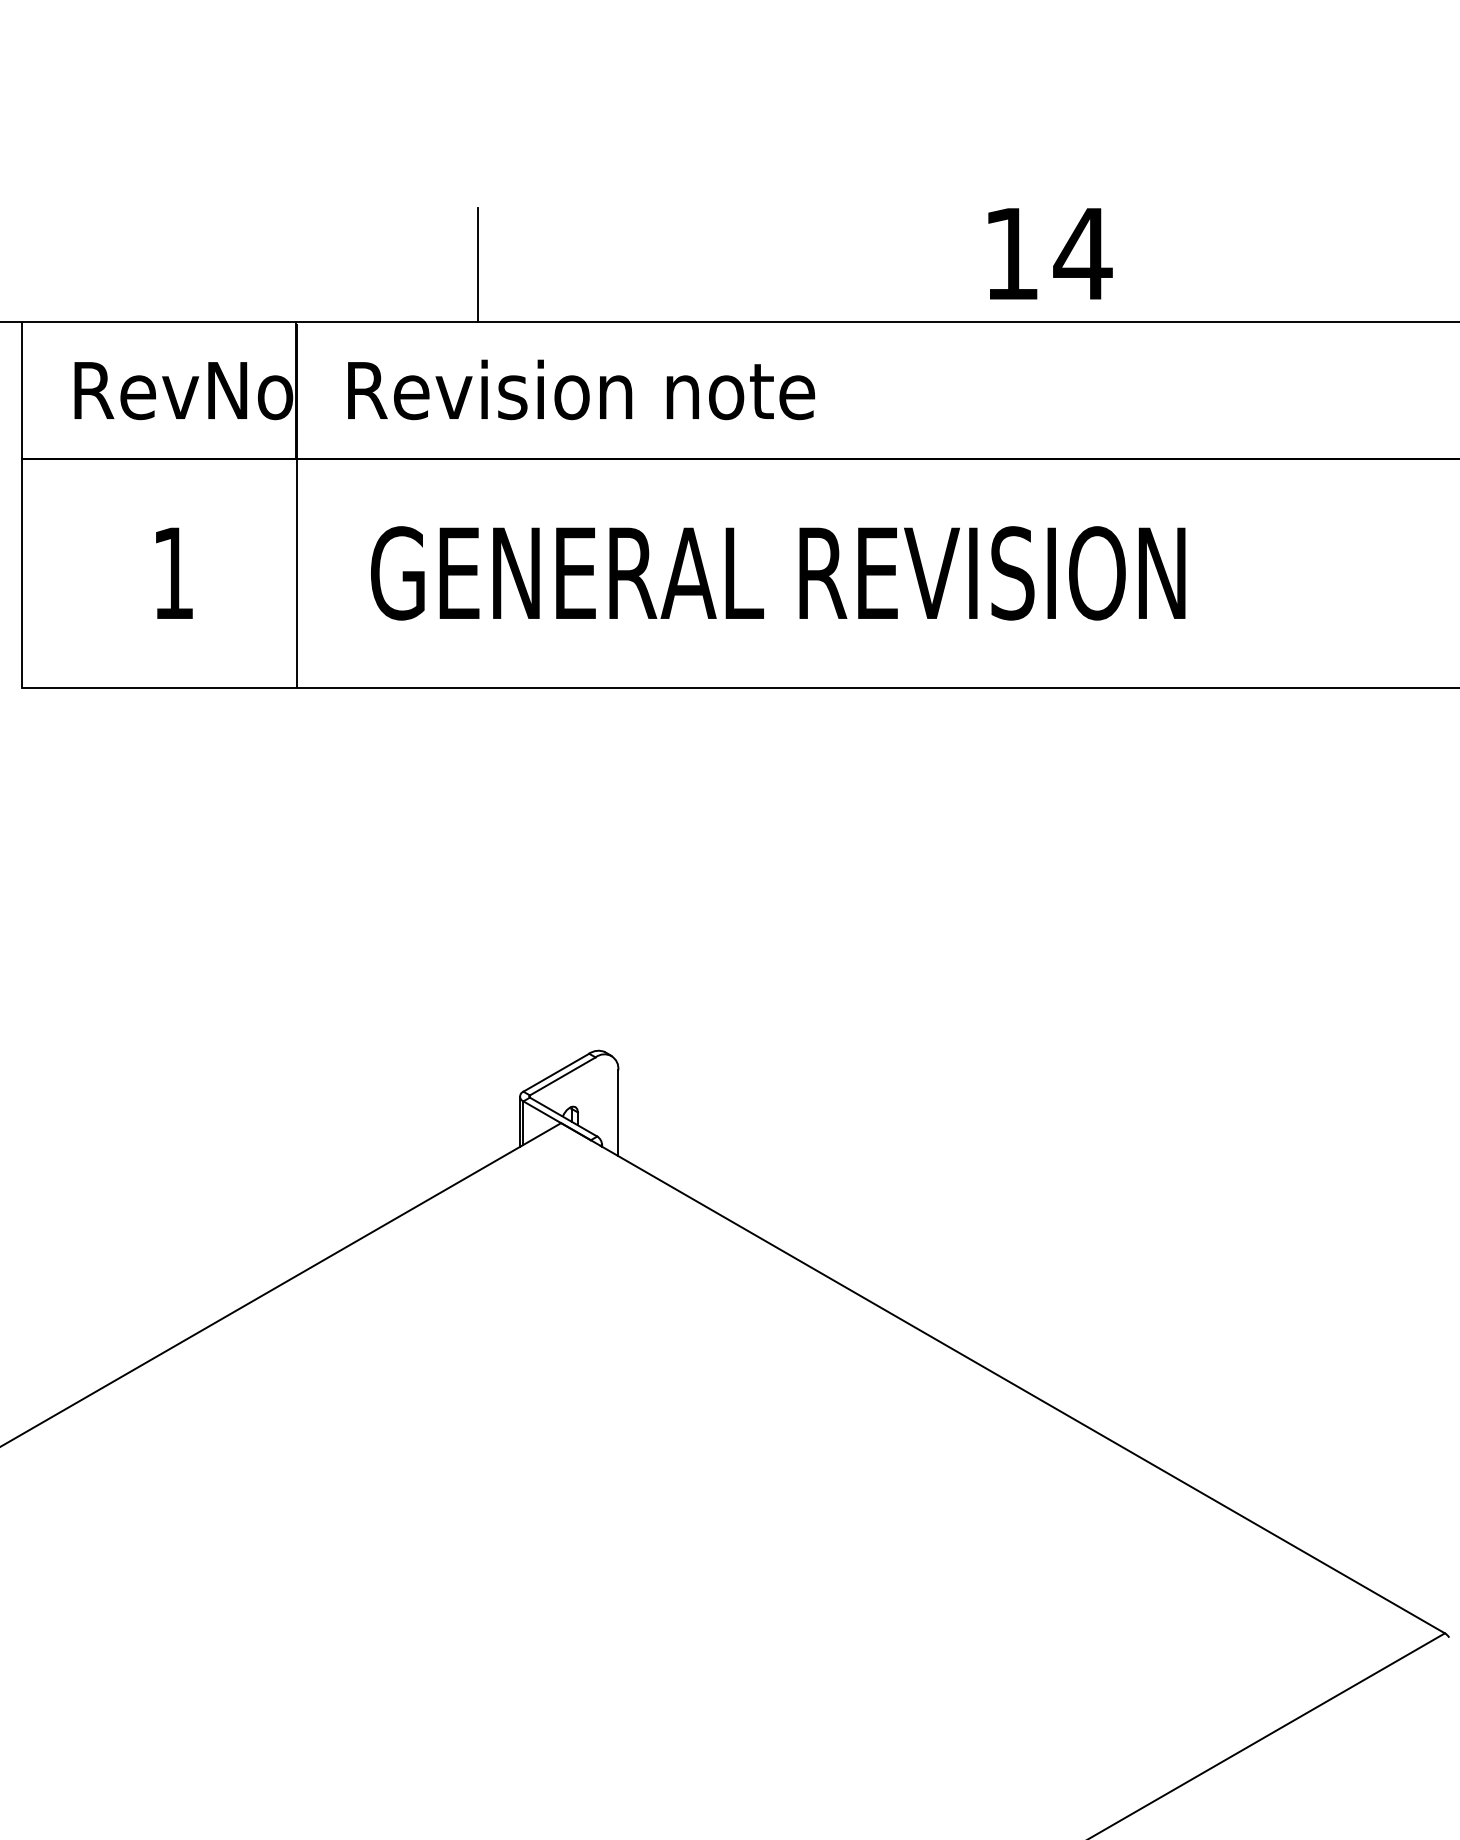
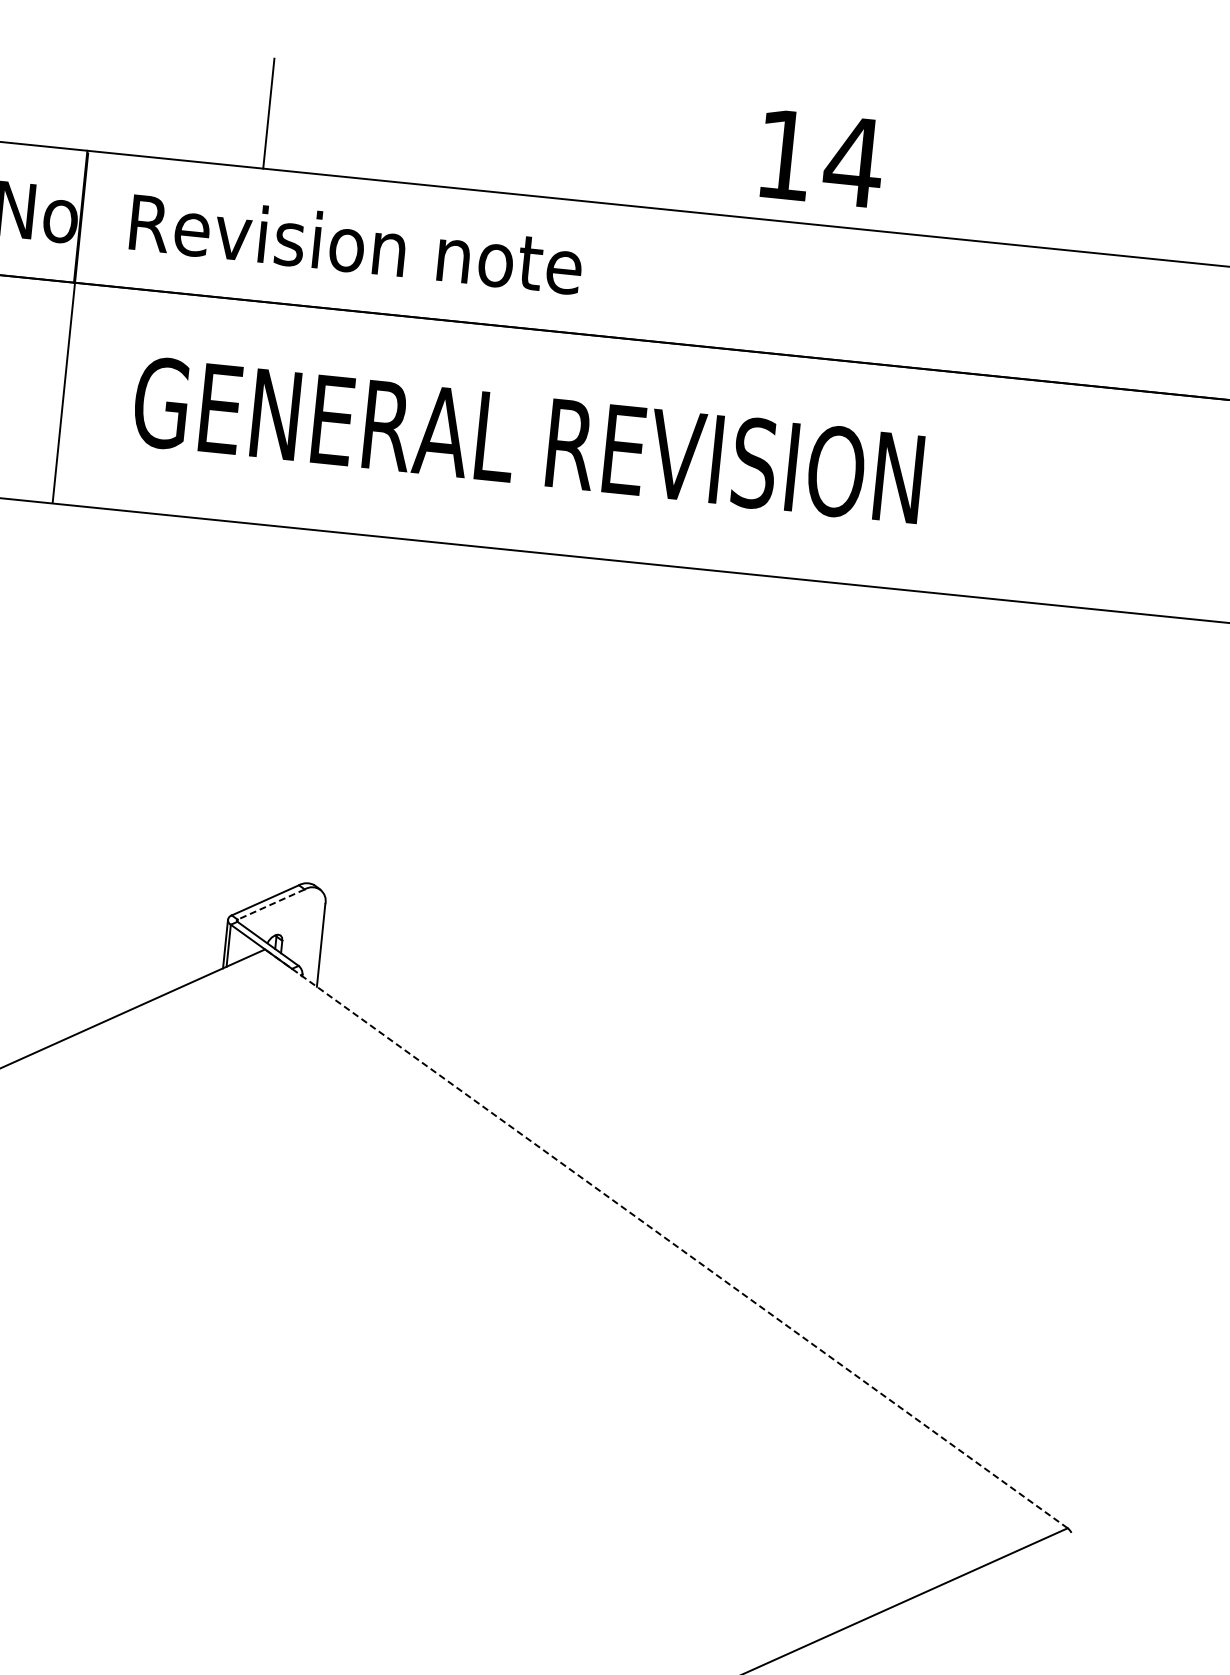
line: (562, 1076) -> (270, 904), solid -> dashed
line: (1002, 1377) -> (665, 1238), solid -> dashed

